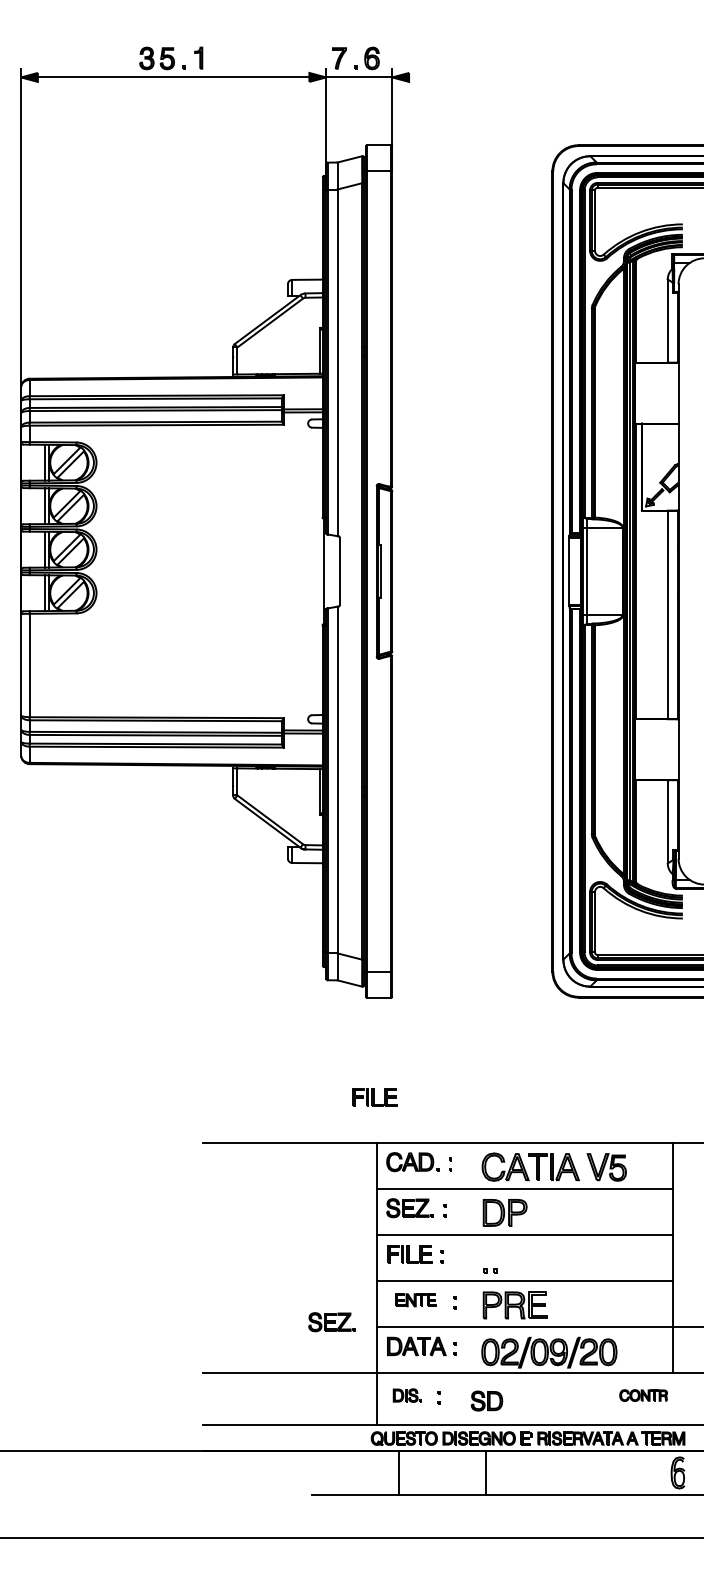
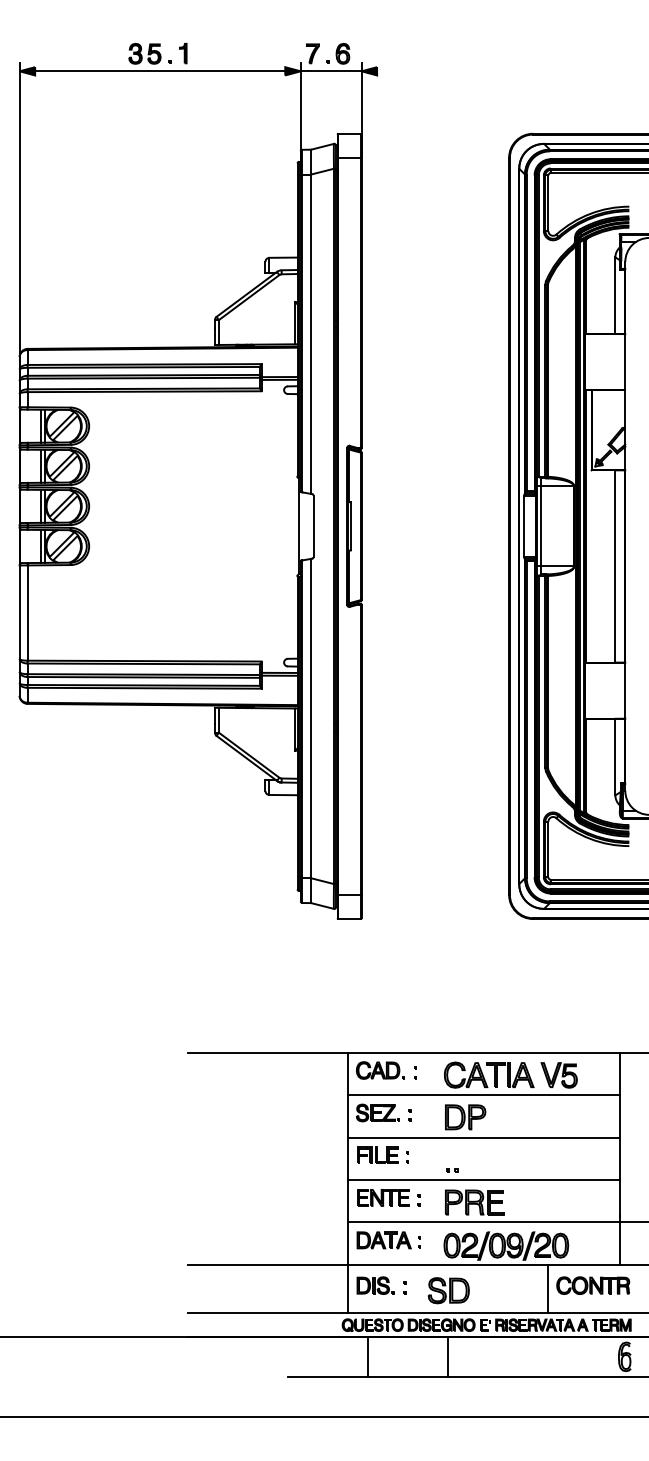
part: (374, 1097) -> (345, 1011), removed
part: (415, 1299) -> (382, 1197), size x1.43
part: (331, 1322) -> (305, 1218), removed
part: (407, 1395) -> (375, 1285), size x1.43
part: (643, 1395) -> (593, 1285), size x1.67
line: (594, 1399) -> (547, 1289), added
part: (486, 1400) -> (448, 1290), size x1.43

